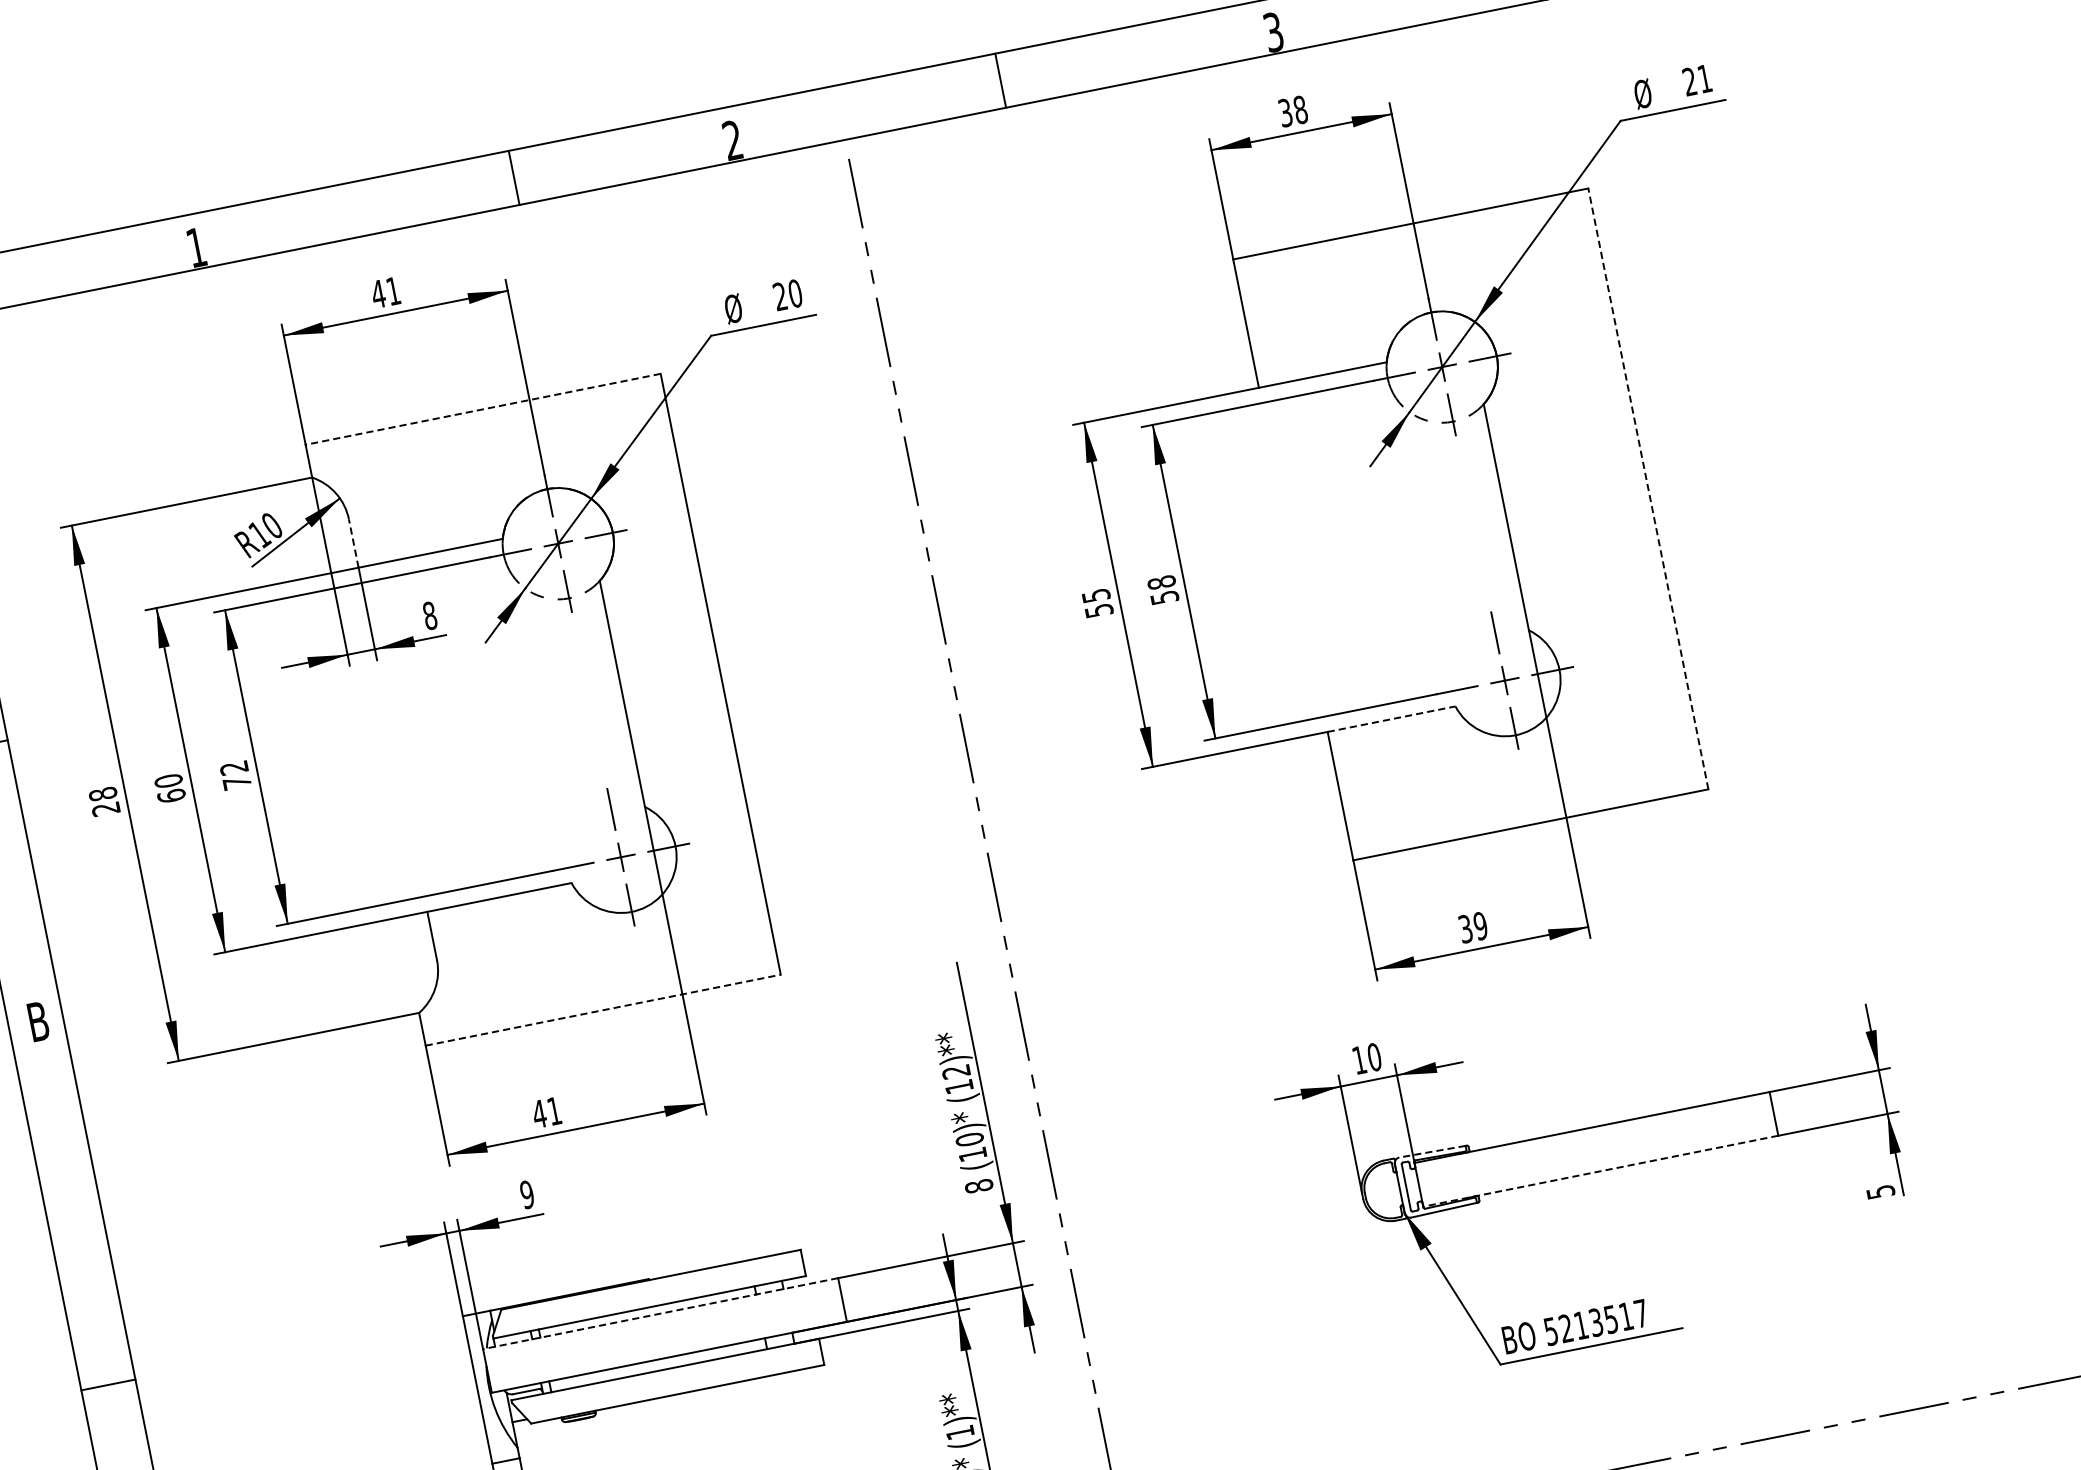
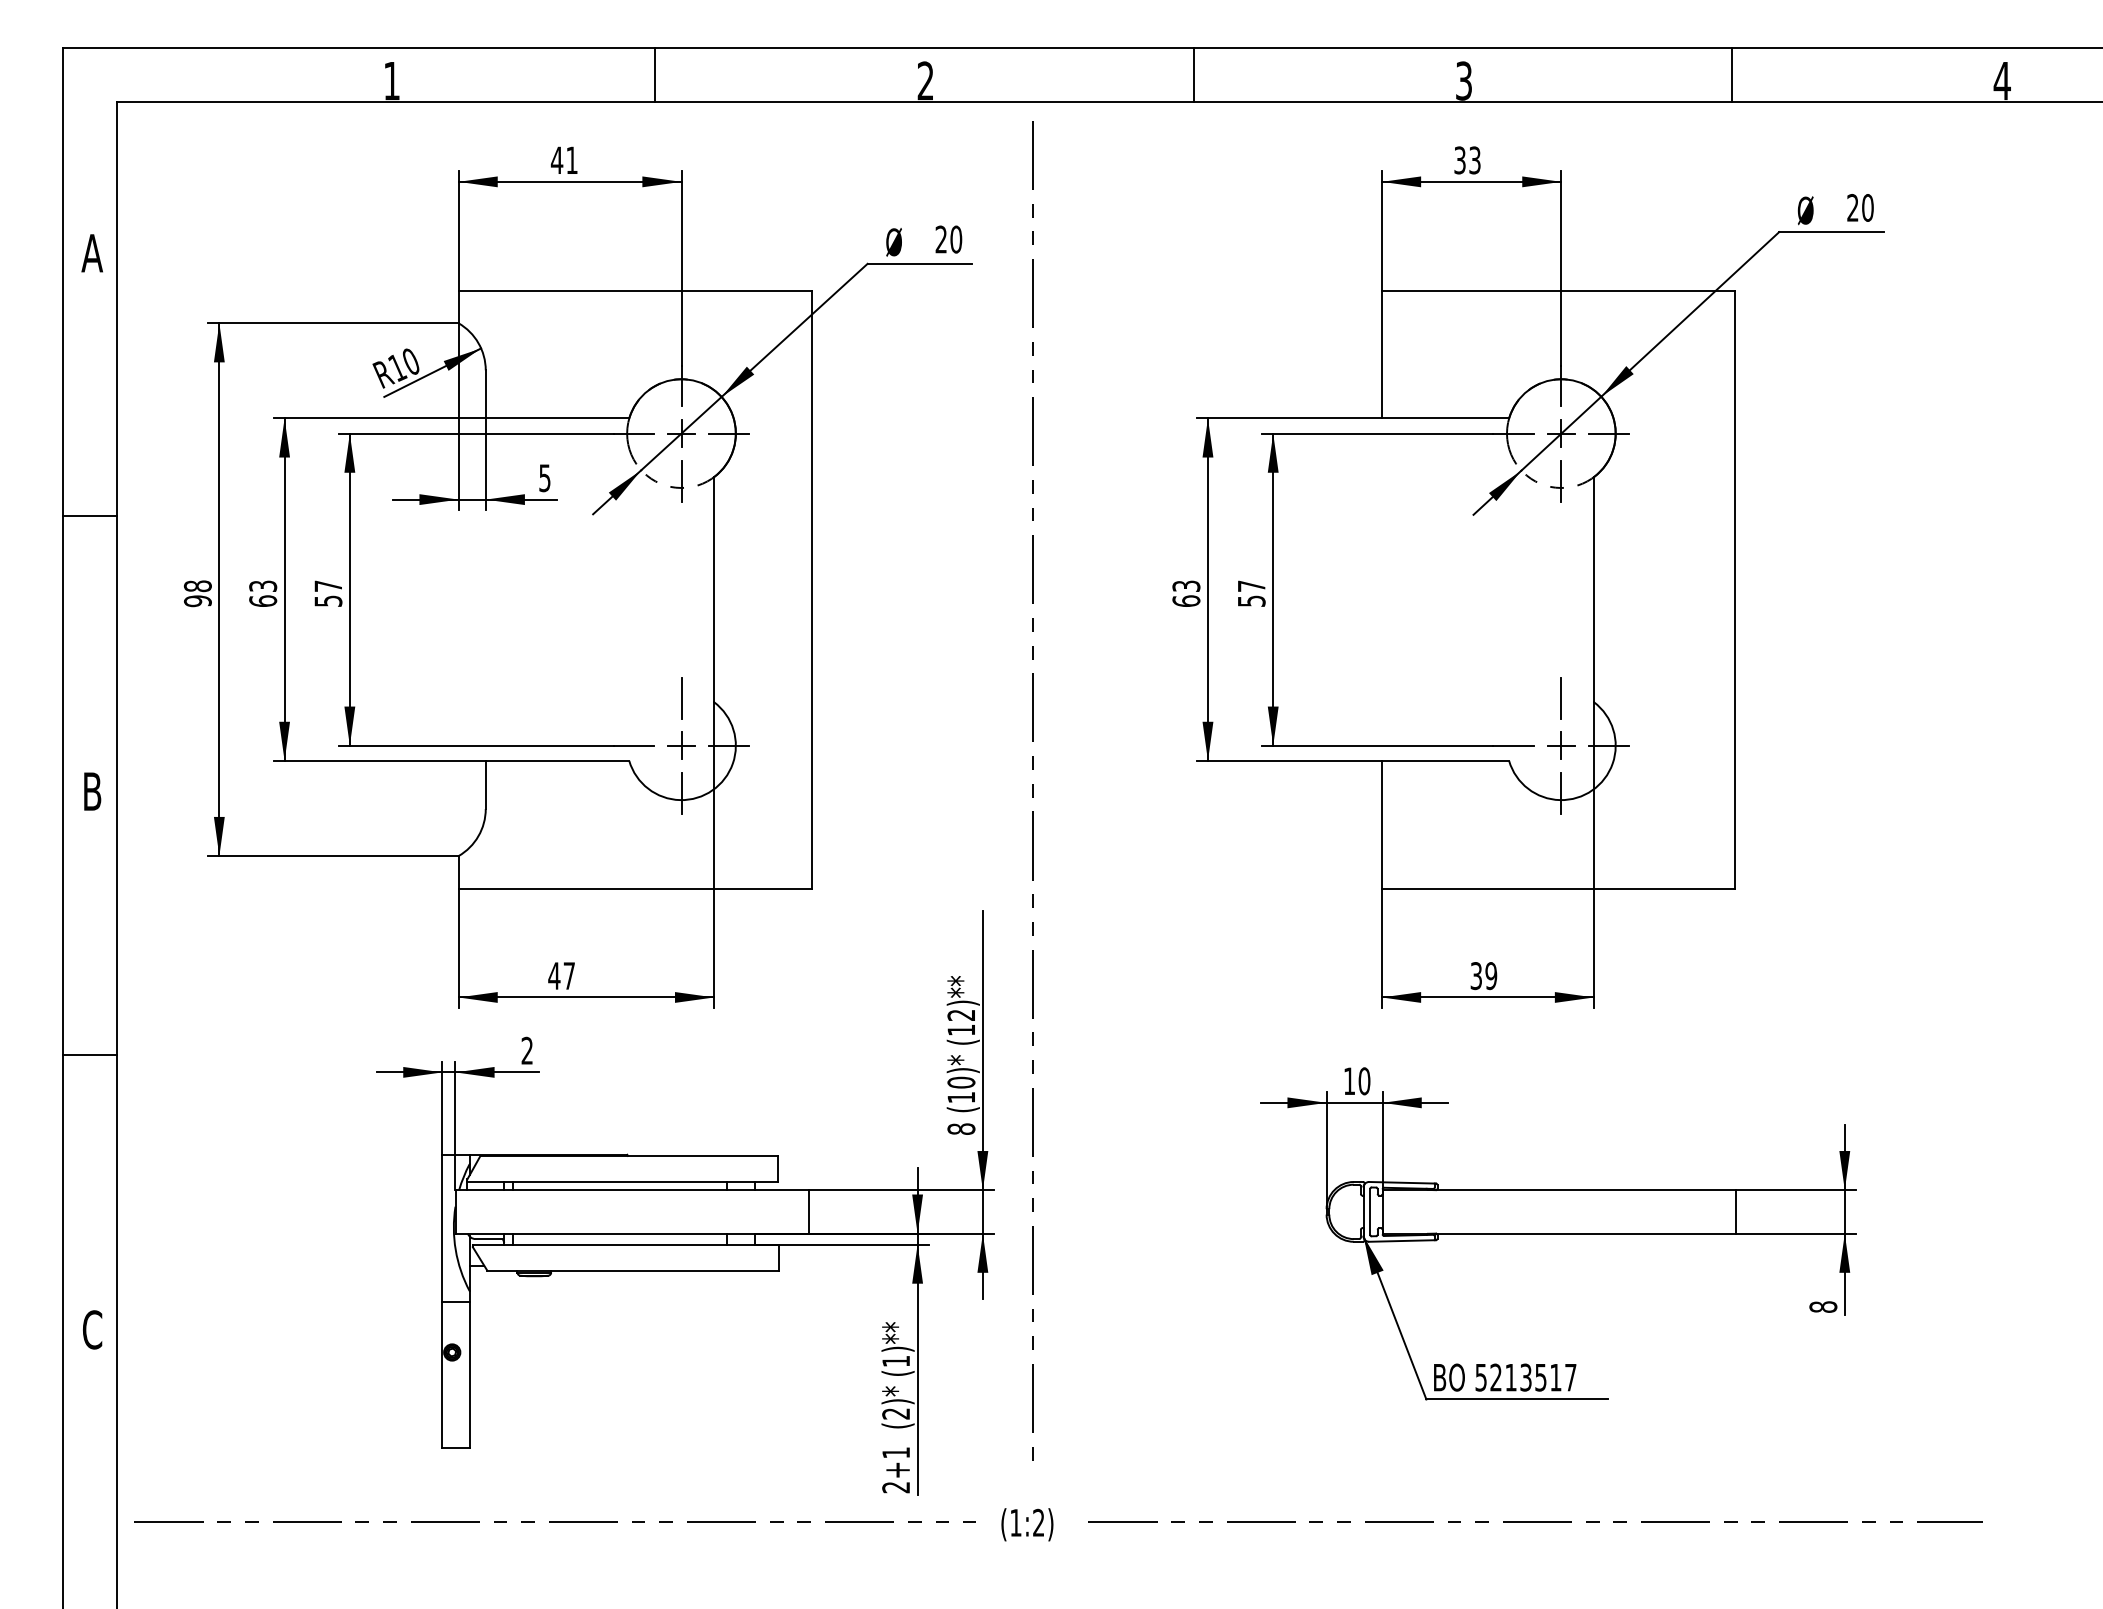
text: (1704, 78) -> (1867, 207), 21 -> 20
text: (1300, 110) -> (1474, 160), 38 -> 33
line: (514, 177) -> (655, 74), moved
line: (483, 409) -> (635, 290), dashed -> solid
line: (1648, 488) -> (1735, 589), dashed -> solid
line: (353, 542) -> (485, 393), dashed -> solid
text: (1161, 582) -> (1251, 586), 58 -> 57
text: (1097, 602) -> (1186, 593), 55 -> 63
text: (429, 616) -> (544, 478), 8 -> 5
line: (1391, 718) -> (1445, 760), dashed -> solid
text: (235, 775) -> (328, 593), 72 -> 57
text: (169, 781) -> (263, 586), 60 -> 63
text: (105, 809) -> (197, 601), 28 -> 98
line: (603, 1009) -> (635, 888), dashed -> solid
text: (553, 1110) -> (568, 975), 41 -> 47
line: (1431, 1151) -> (1401, 1182), dashed -> solid
line: (1600, 1171) -> (1559, 1233), dashed -> solid
text: (1880, 1191) -> (1823, 1306), 5 -> 8
text: (527, 1194) -> (527, 1050), 9 -> 2
line: (661, 1313) -> (632, 1190), dashed -> solid
line: (107, 1384) -> (89, 1054), moved

